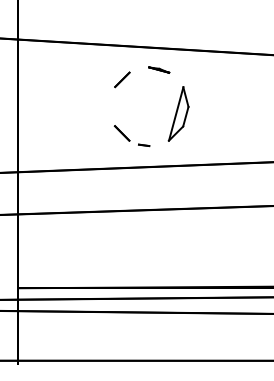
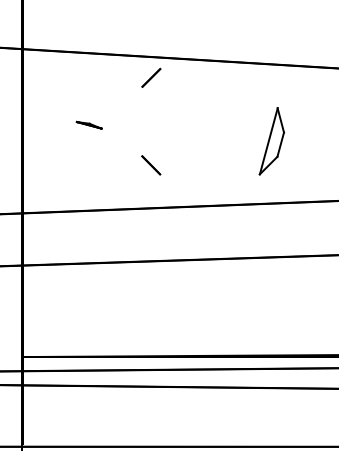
line: (159, 69) -> (89, 124), moved
line: (122, 79) -> (151, 77), moved
part: (178, 113) -> (271, 140), moved
part: (144, 145) -> (178, 180), removed

